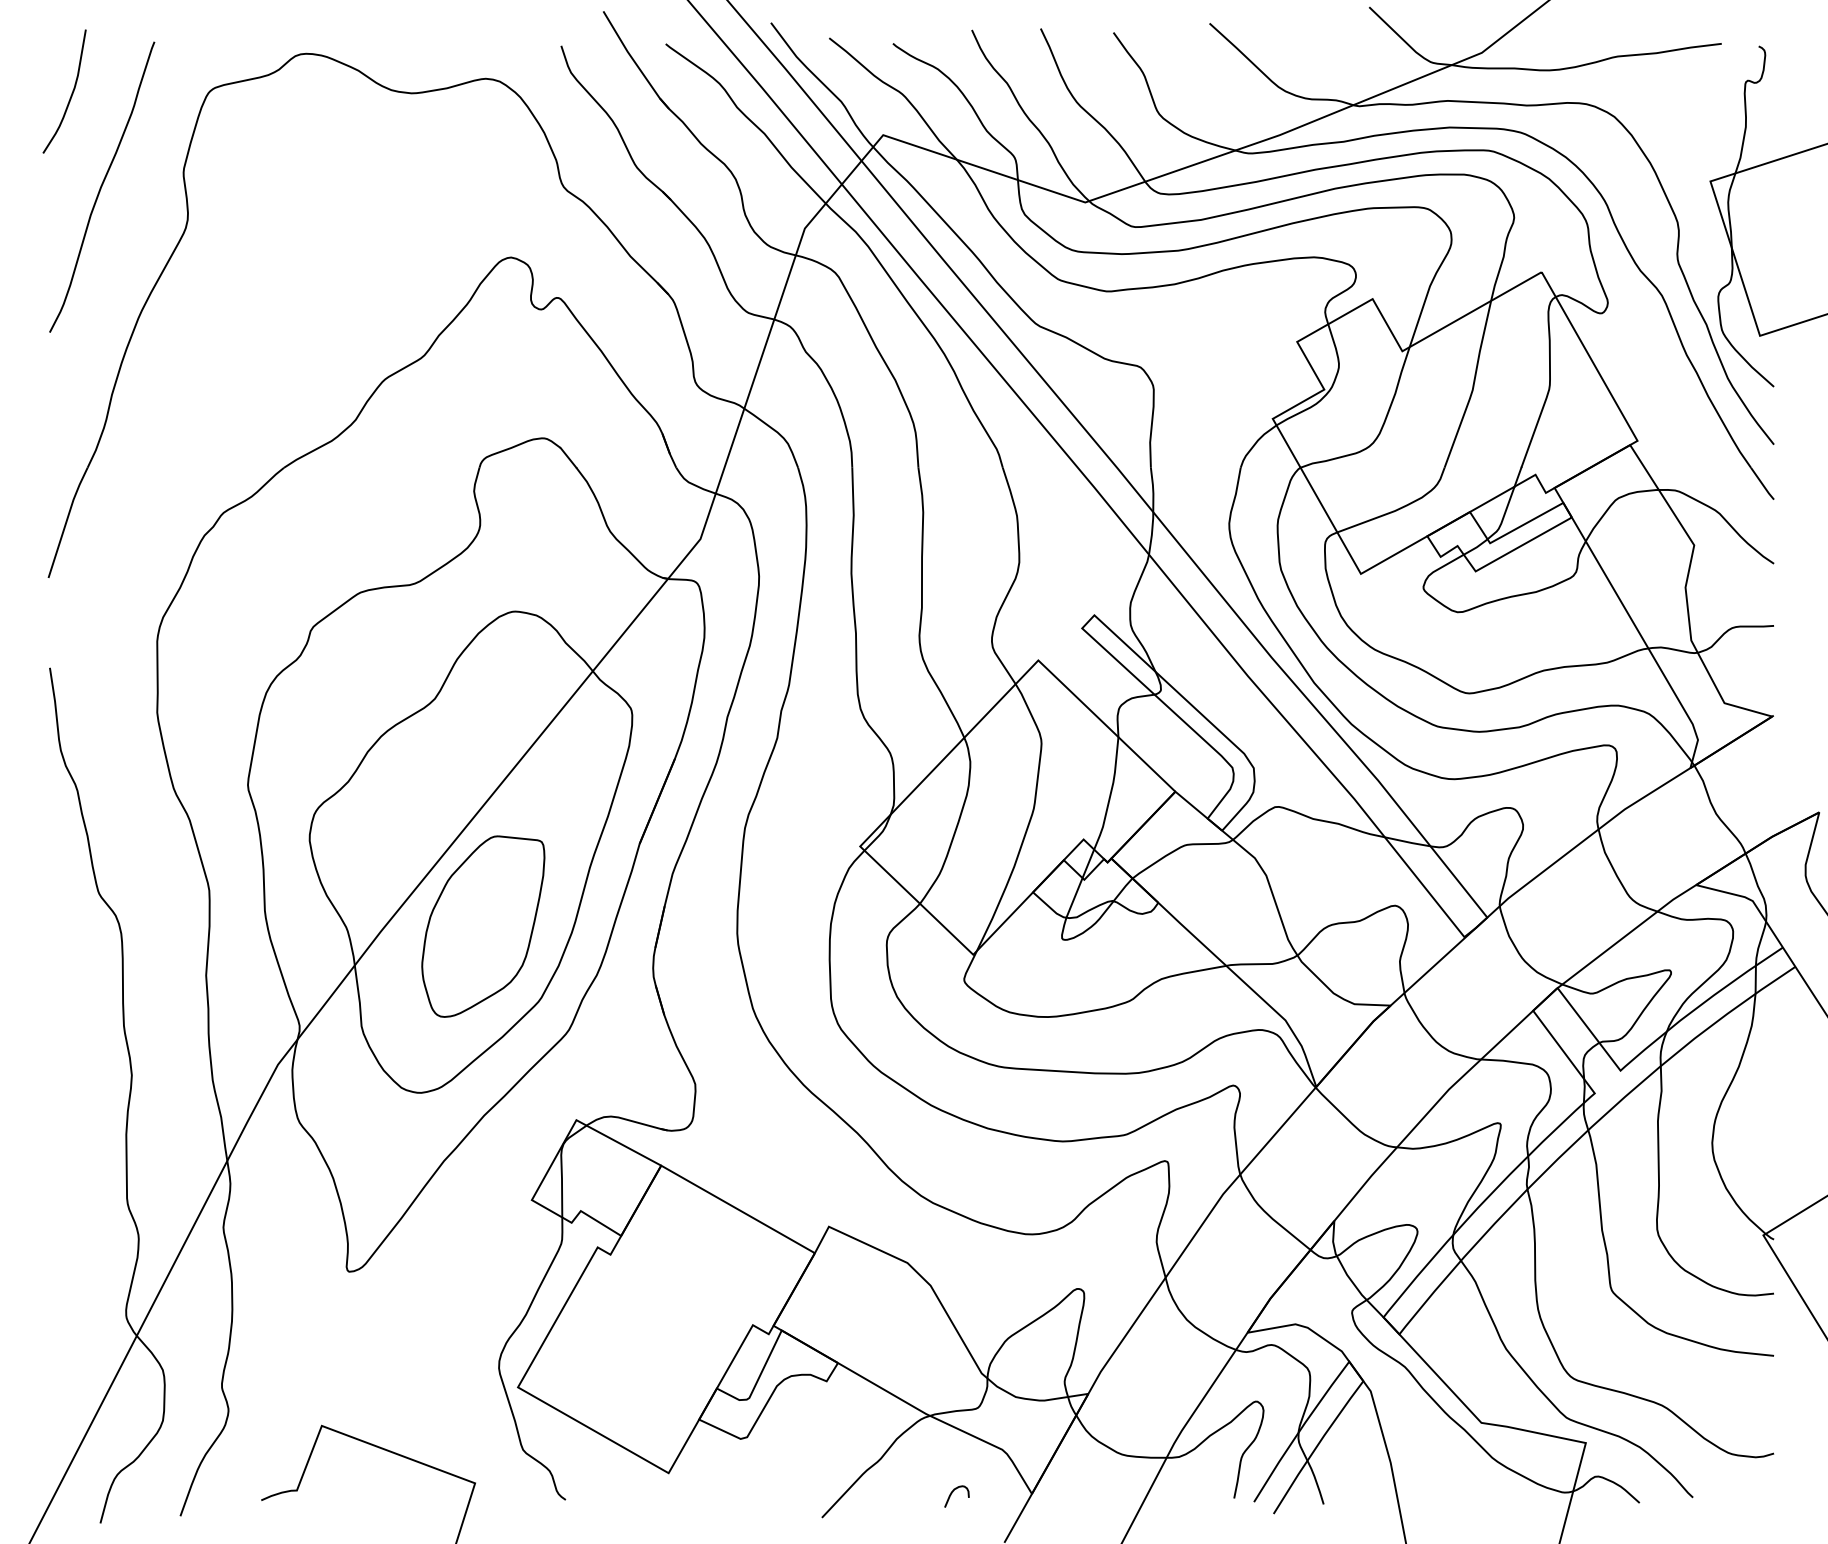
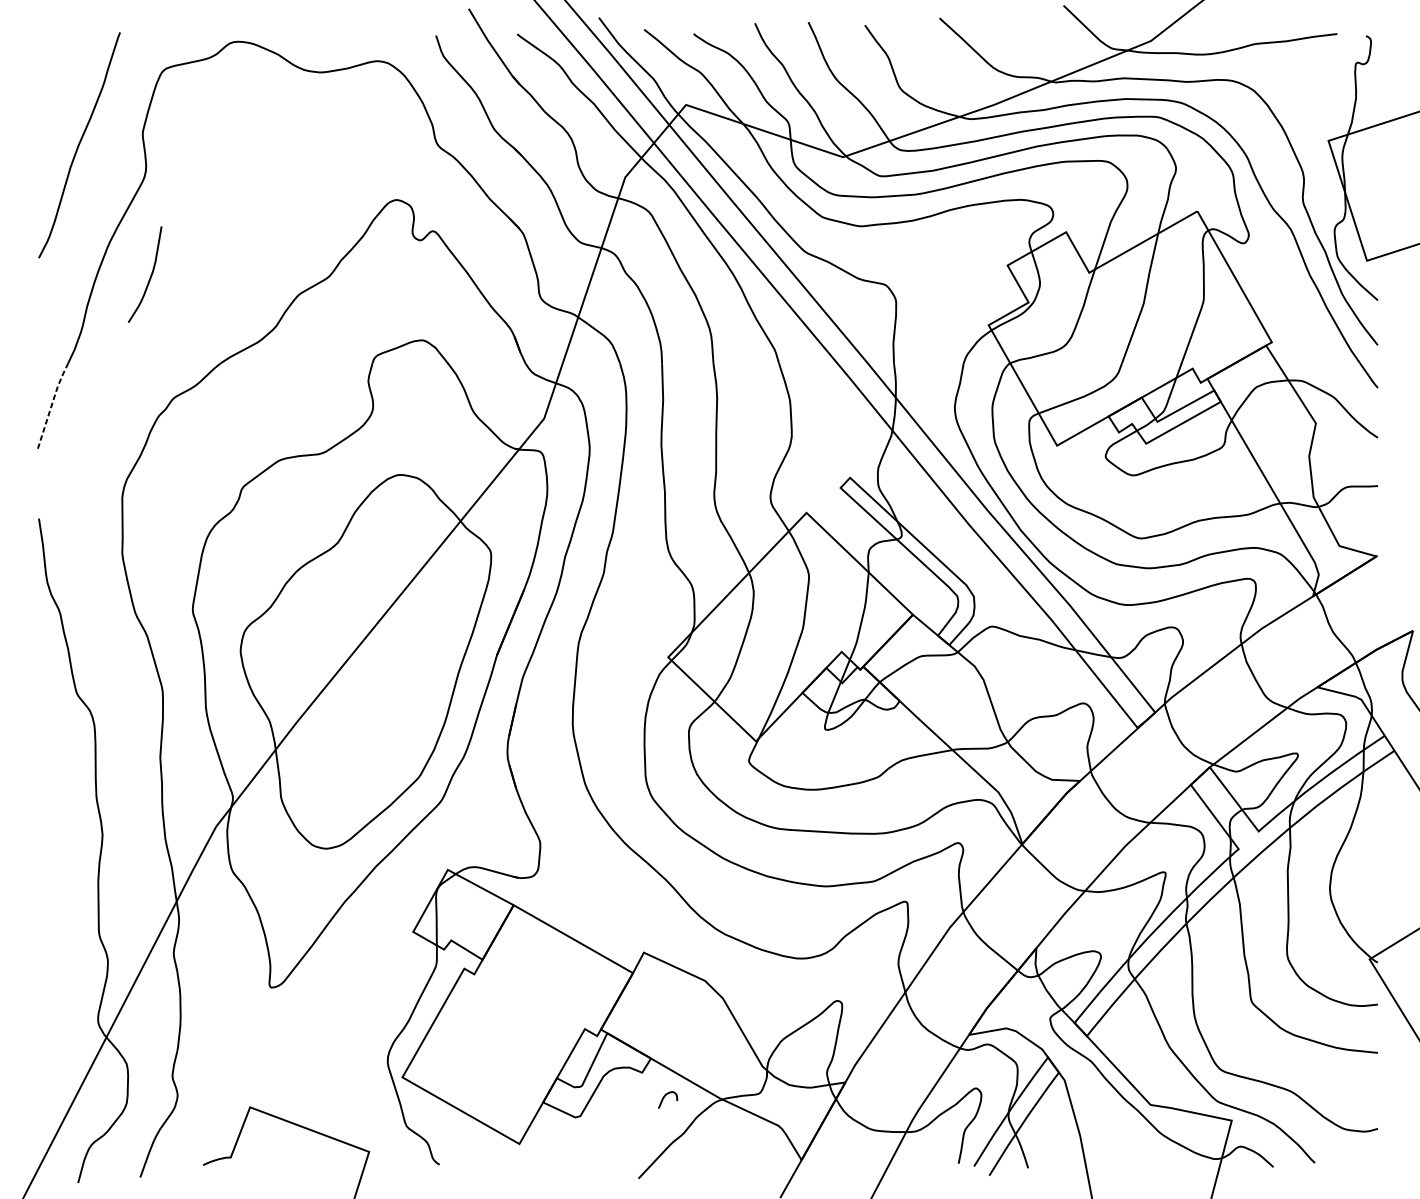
curve: (70, 95) -> (149, 277), moved
line: (66, 521) -> (51, 404), solid -> dashed
part: (483, 926) -> (375, 719), removed
curve: (953, 1492) -> (665, 1096), moved

